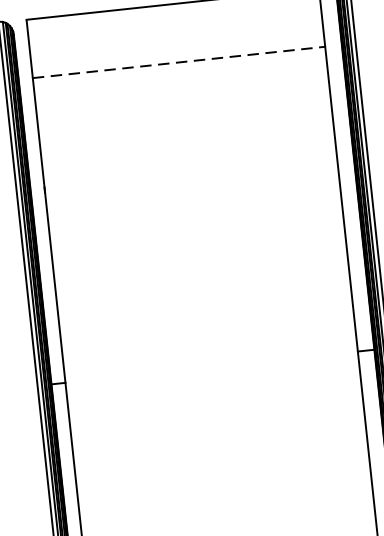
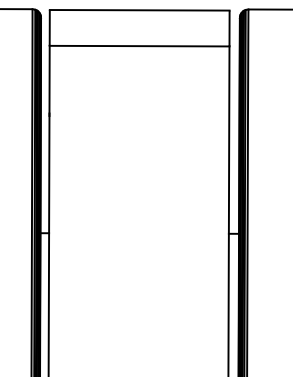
line: (178, 63) -> (139, 46), dashed -> solid

